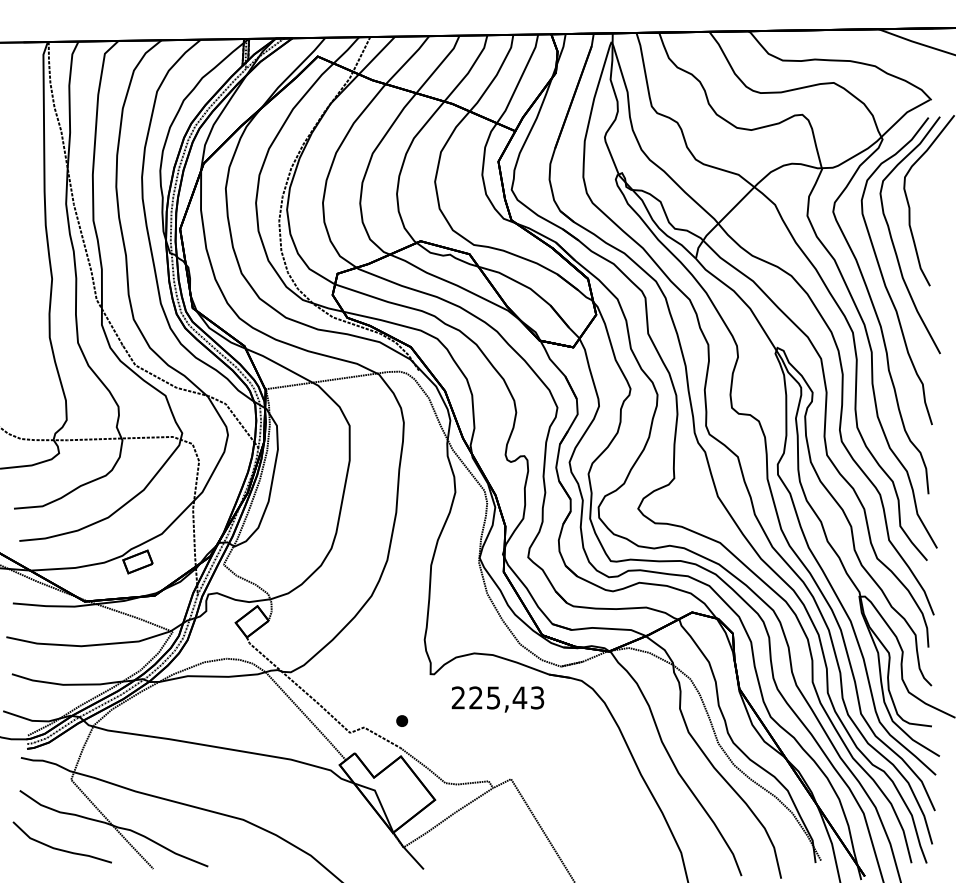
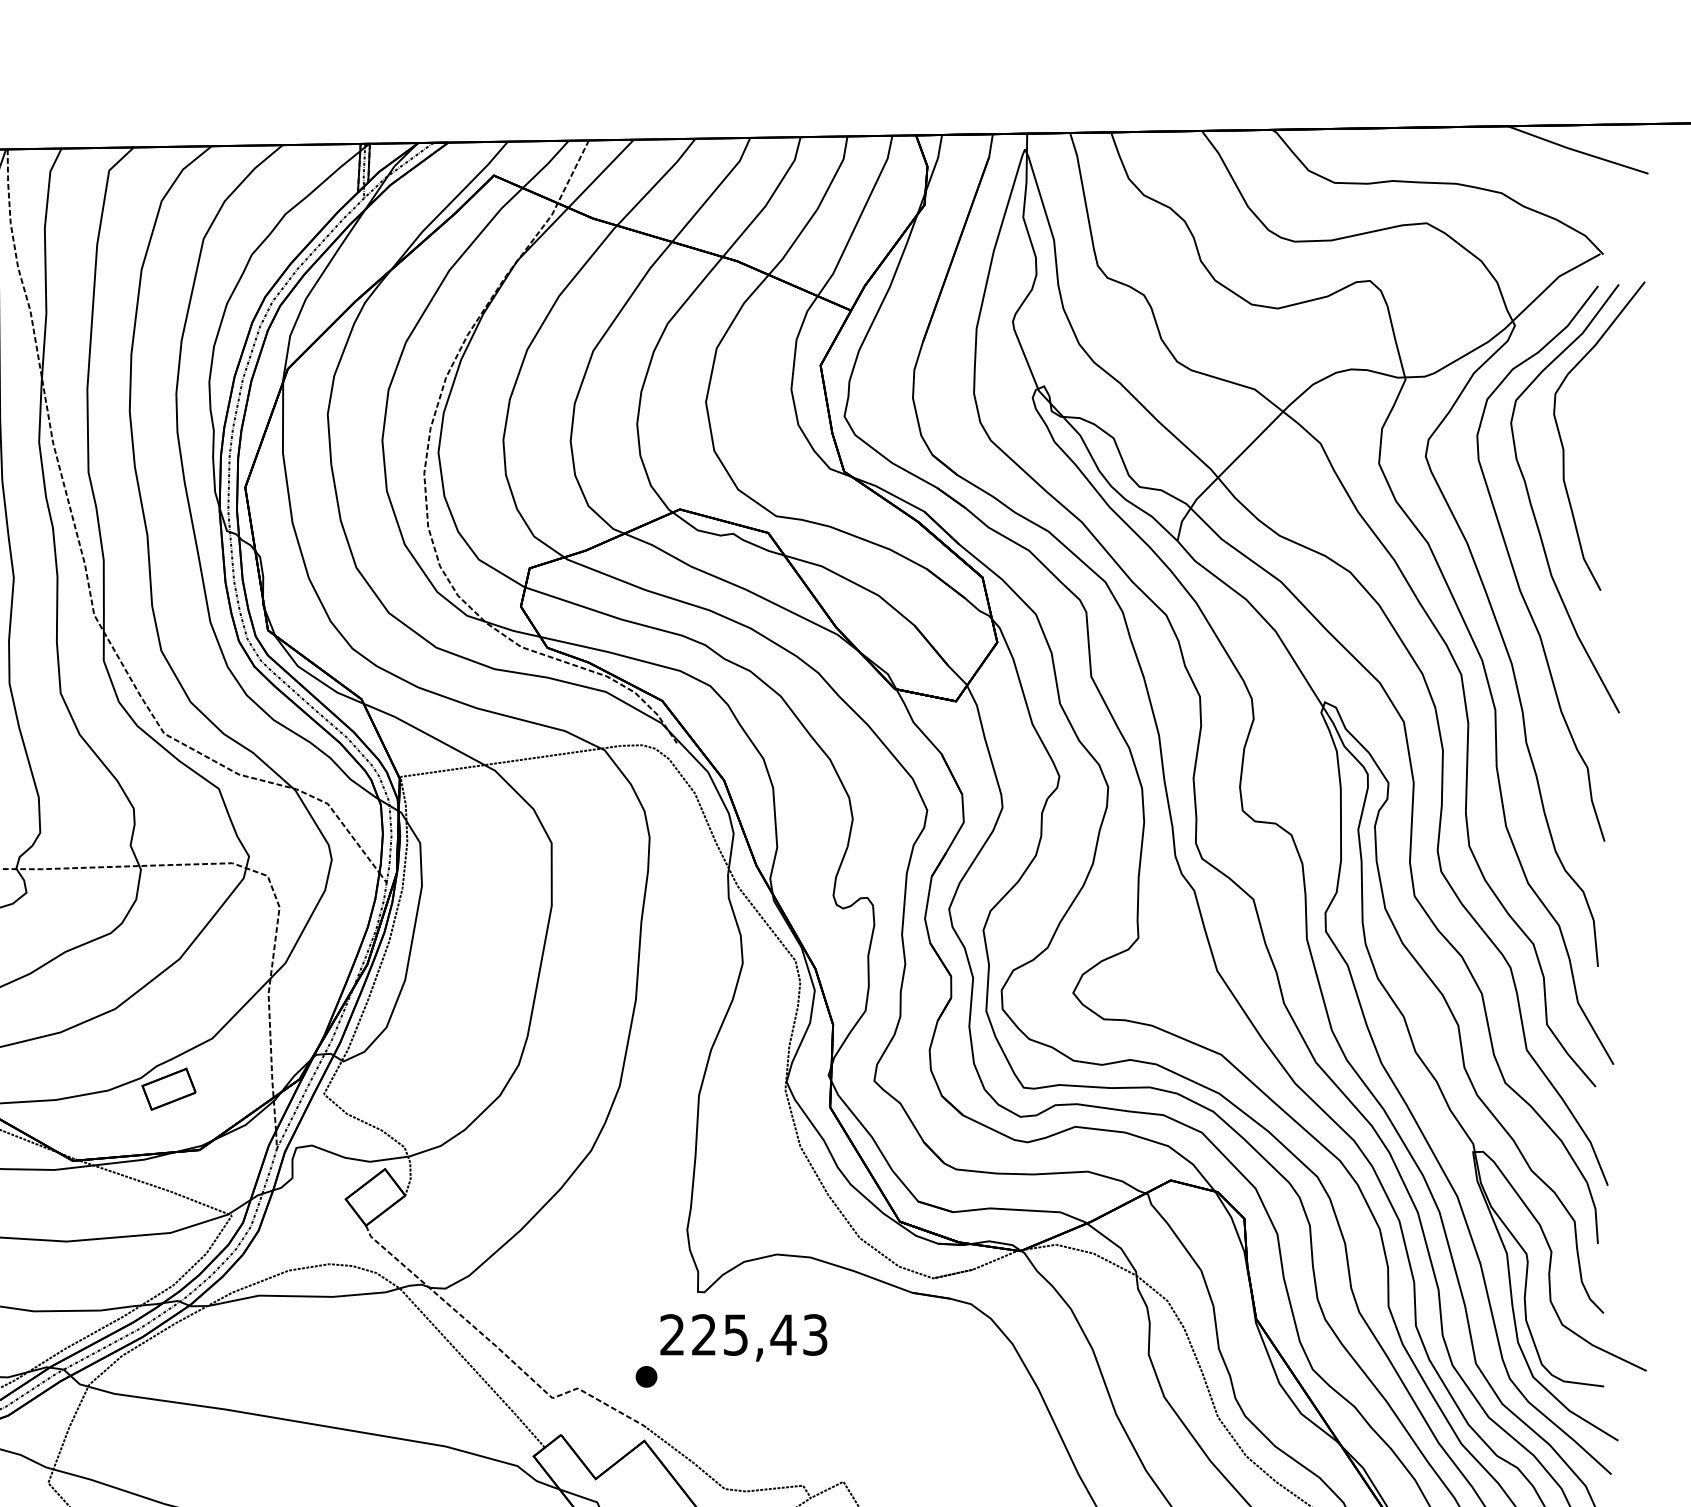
text: (497, 699) -> (742, 1337), moved

